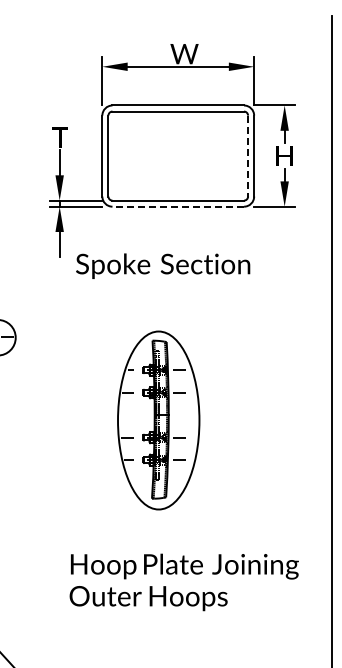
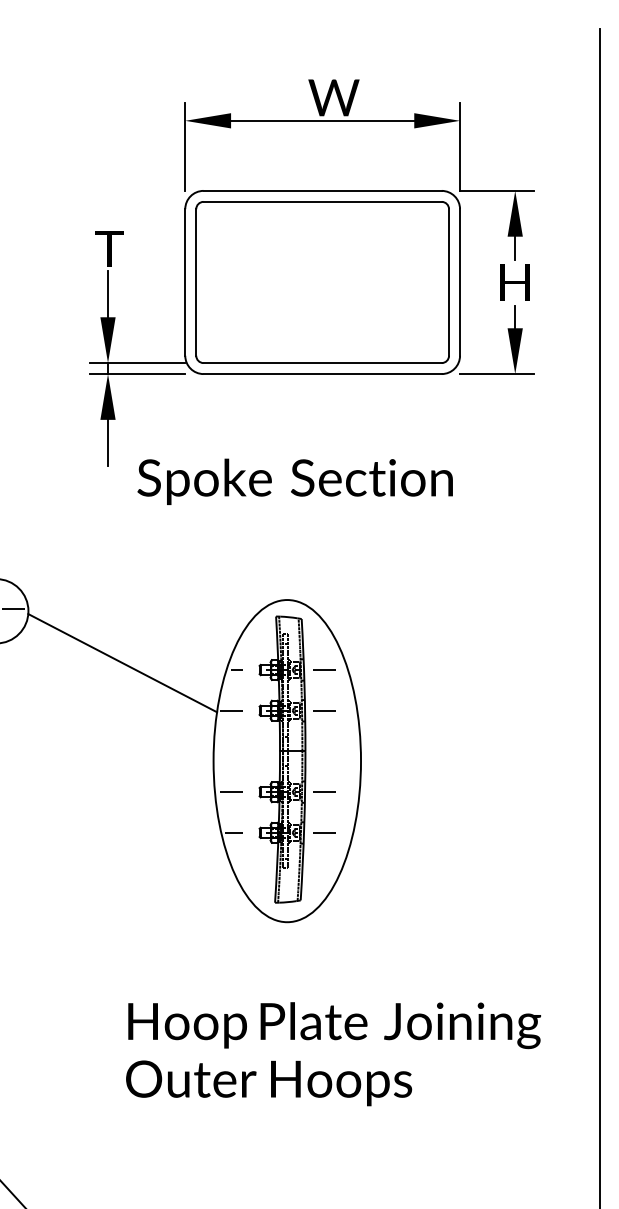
line: (248, 156) -> (449, 283), dashed -> solid
line: (178, 206) -> (323, 373), dashed -> solid
line: (67, 366) -> (122, 663), added

